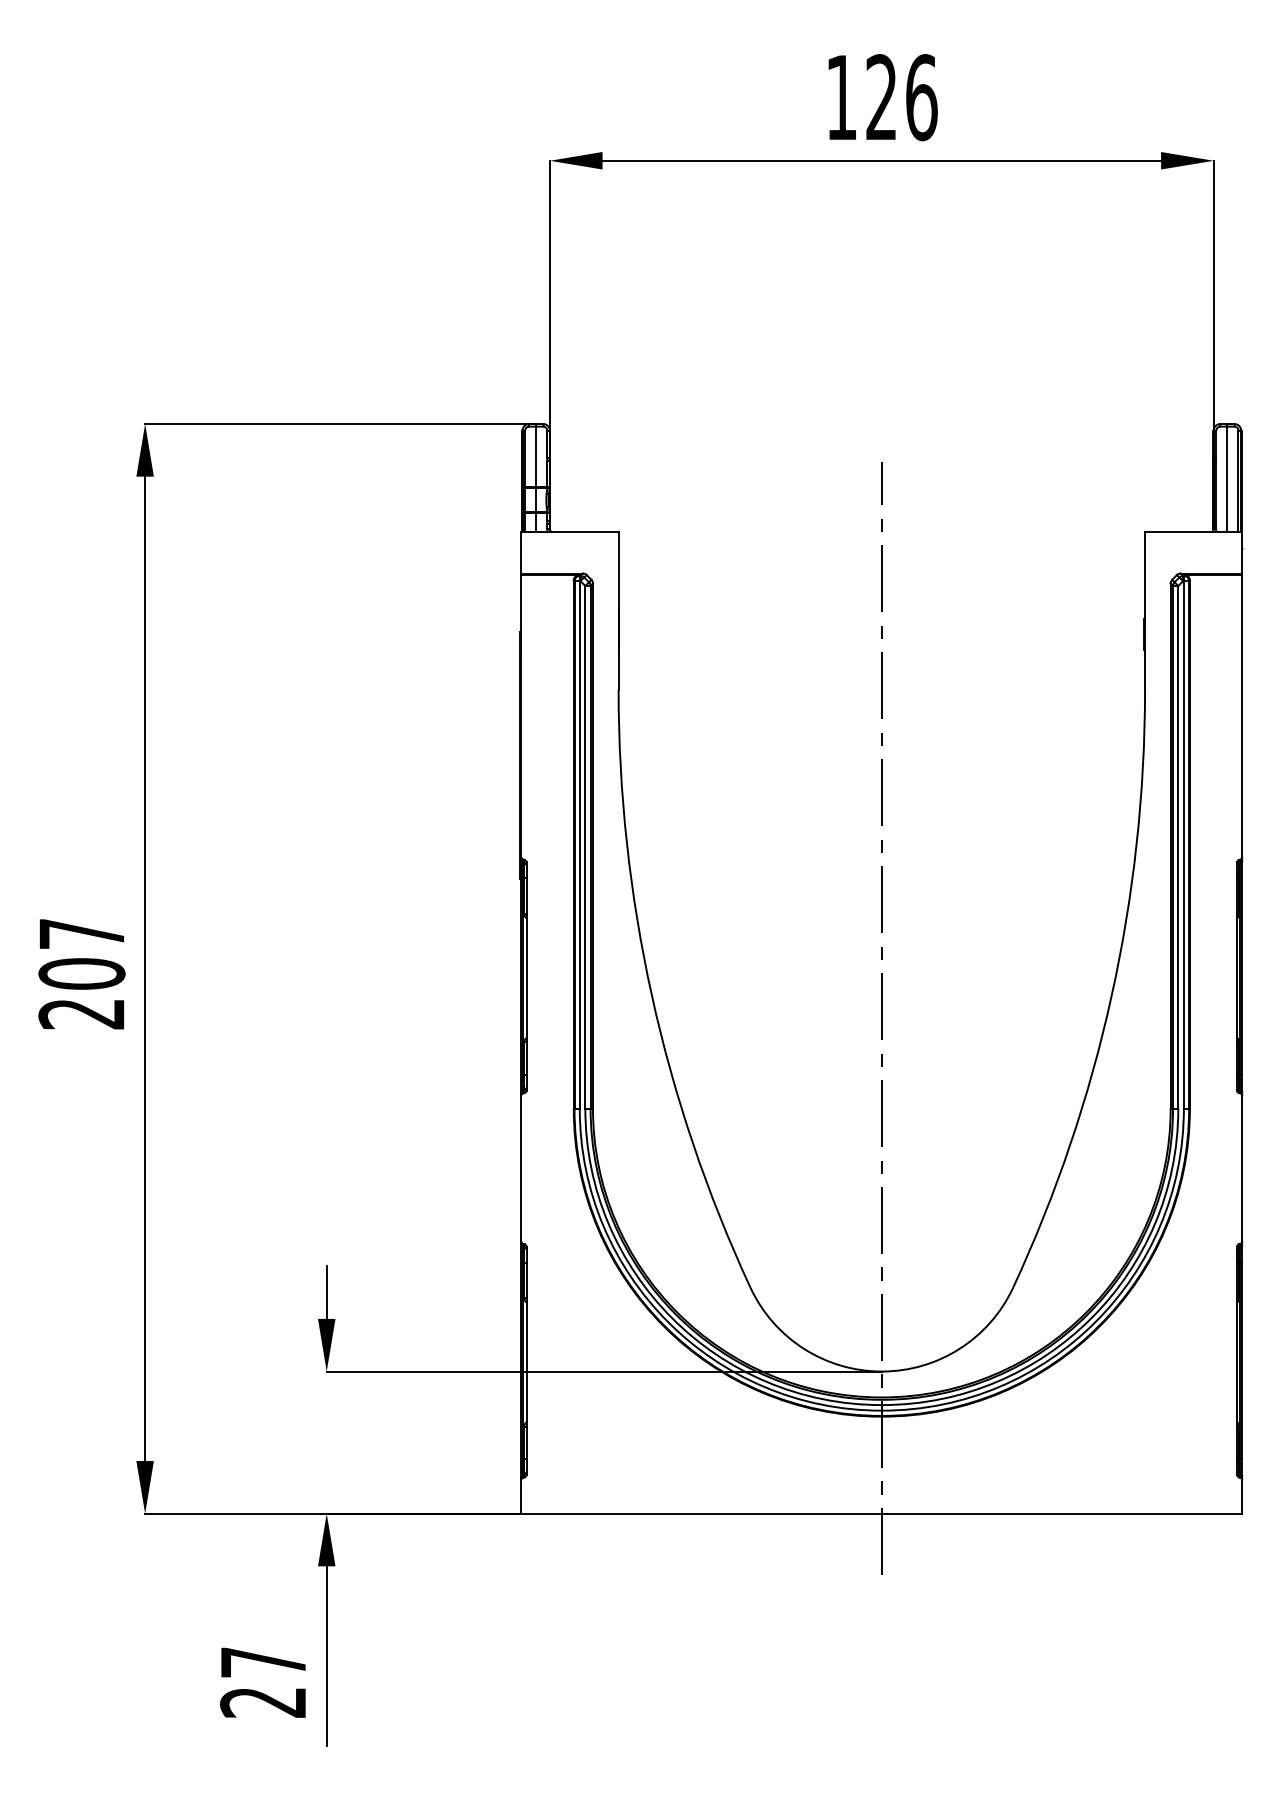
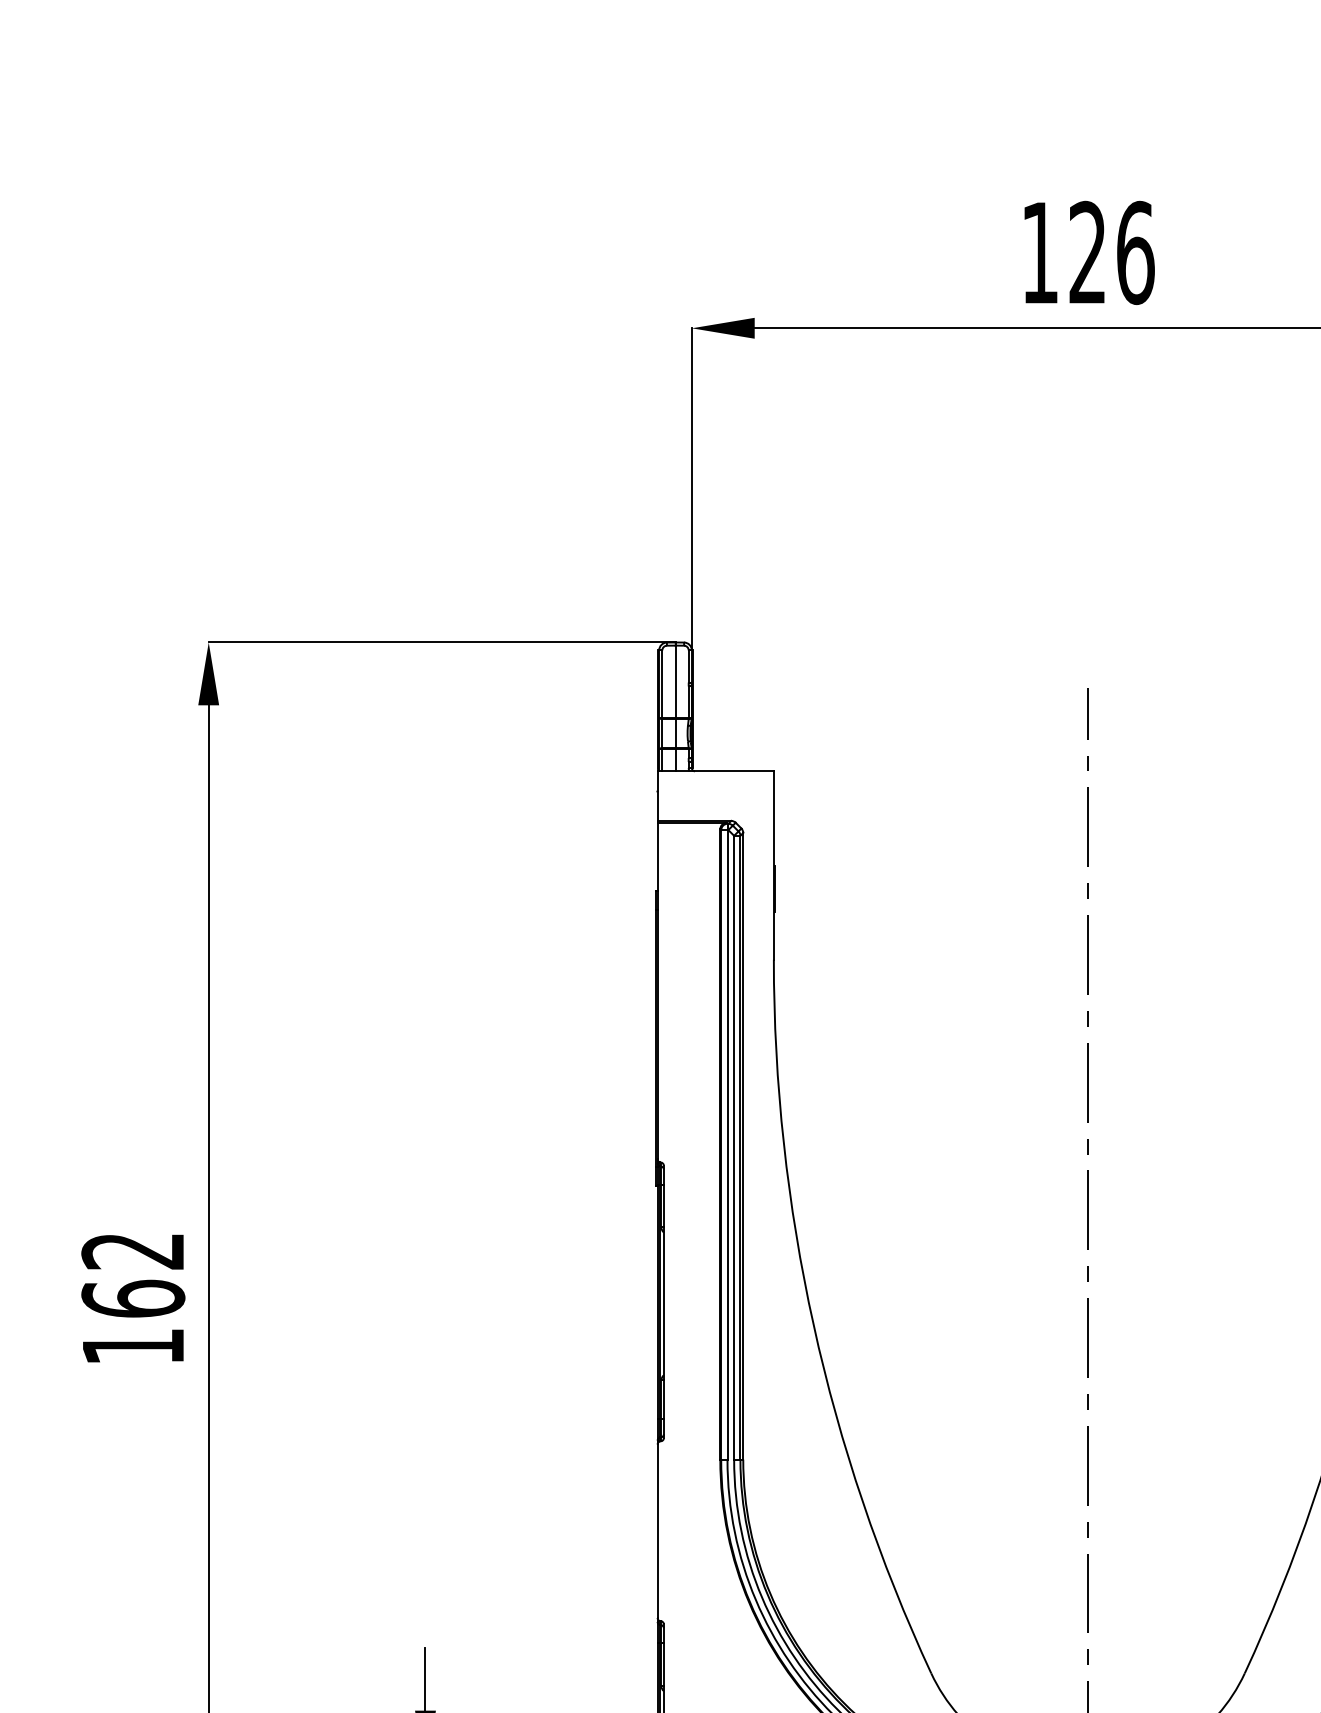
text: (81, 974) -> (132, 1299), 207 -> 162

